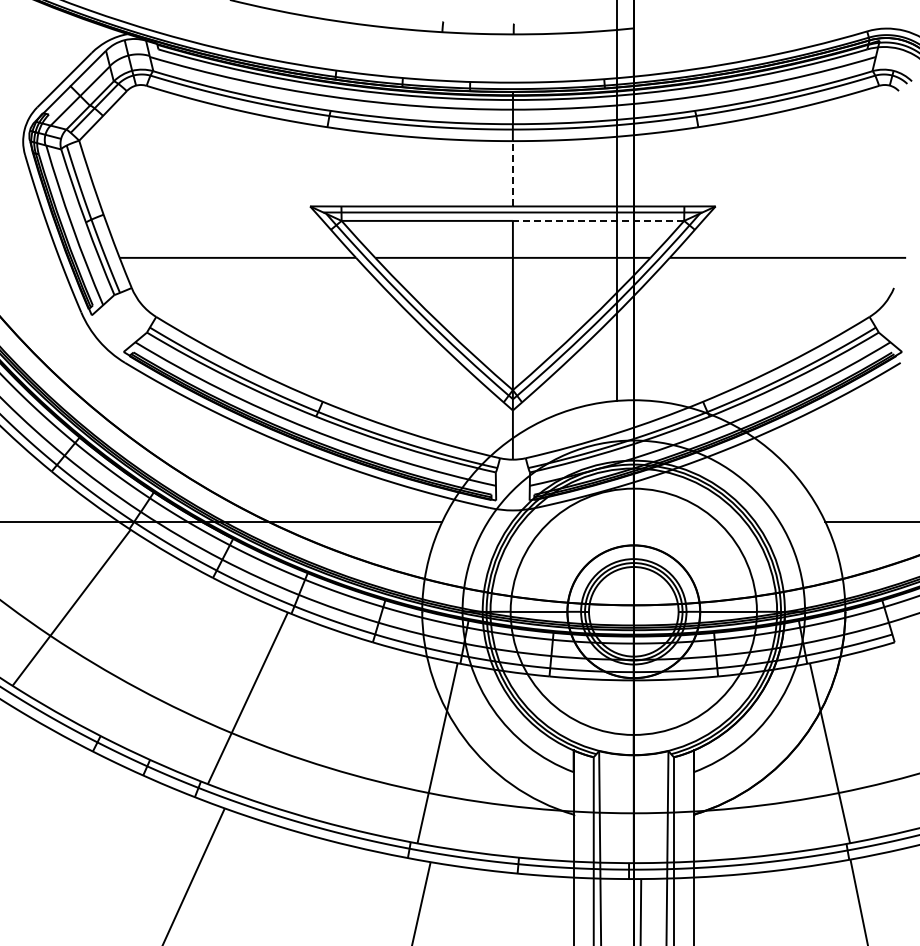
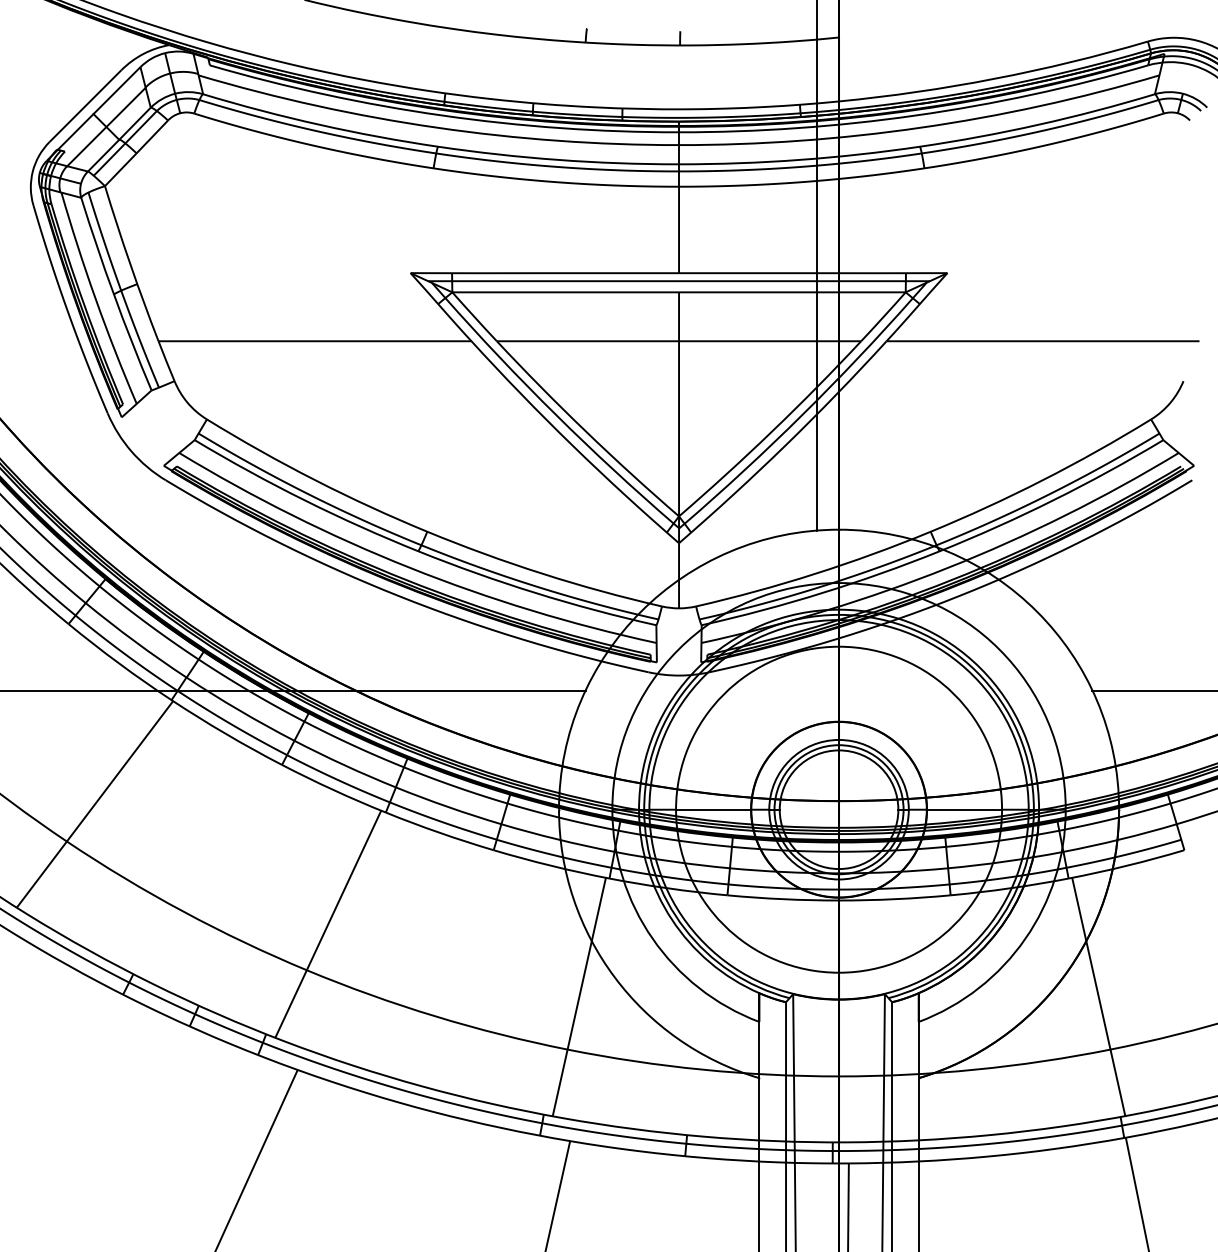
arc: (512, 173) -> (678, 229), dashed -> solid
arc: (598, 220) -> (792, 291), dashed -> solid

